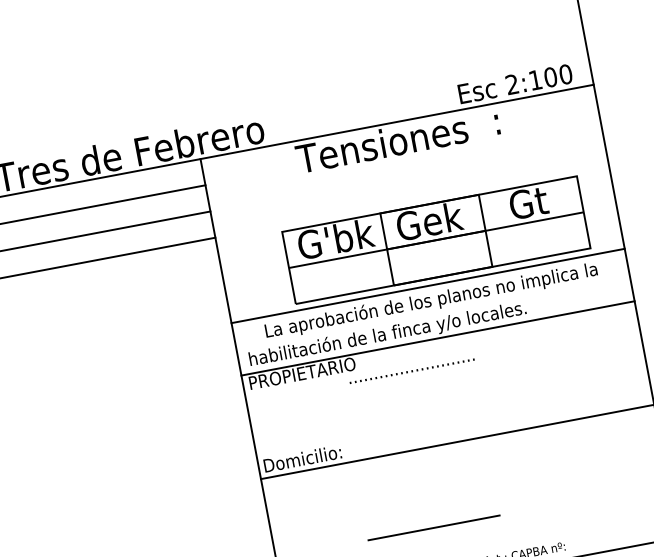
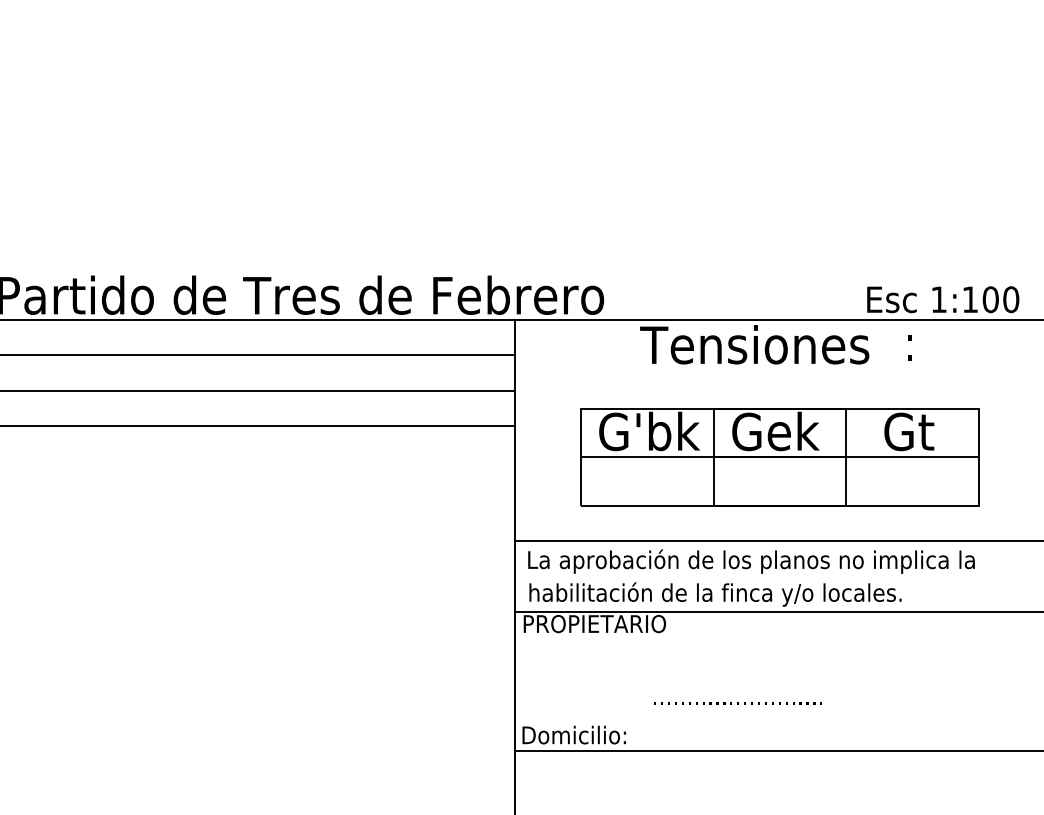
text: (511, 84) -> (938, 299), 2:100 -> 1:100
part: (436, 240) -> (779, 457), moved
text: (431, 301) -> (751, 561), moved
text: (411, 371) -> (737, 703), moved

